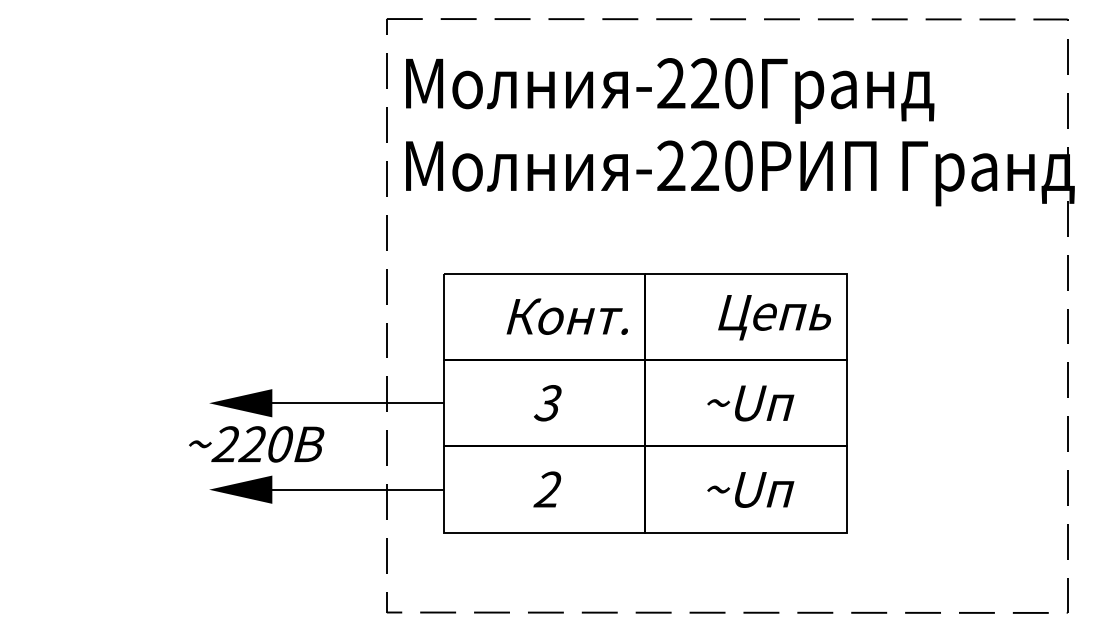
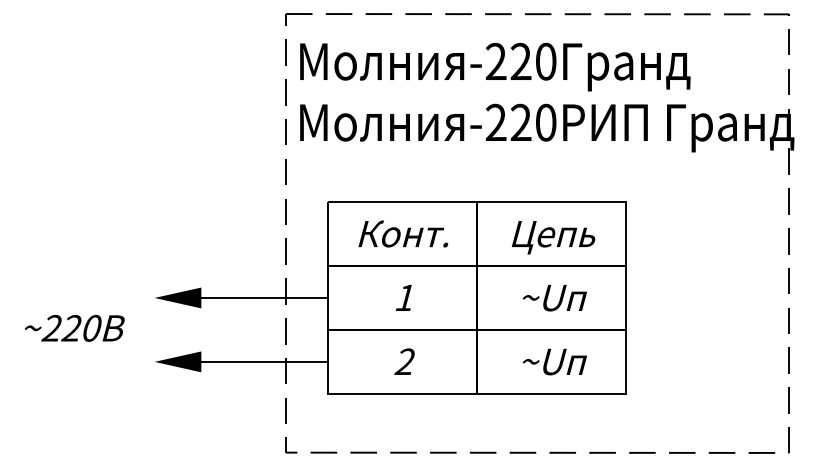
text: (567, 316) -> (403, 233), moved
text: (774, 317) -> (553, 237), moved
text: (547, 402) -> (404, 297), 3 -> 1
text: (256, 444) -> (74, 328), moved

